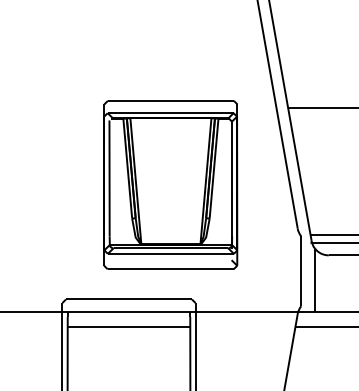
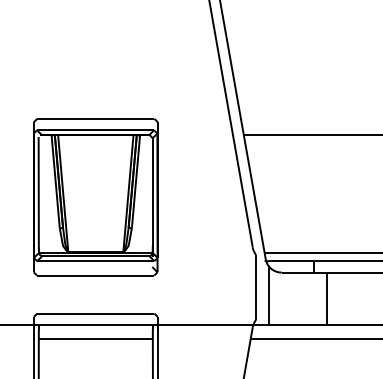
part: (170, 185) -> (95, 197), moved

